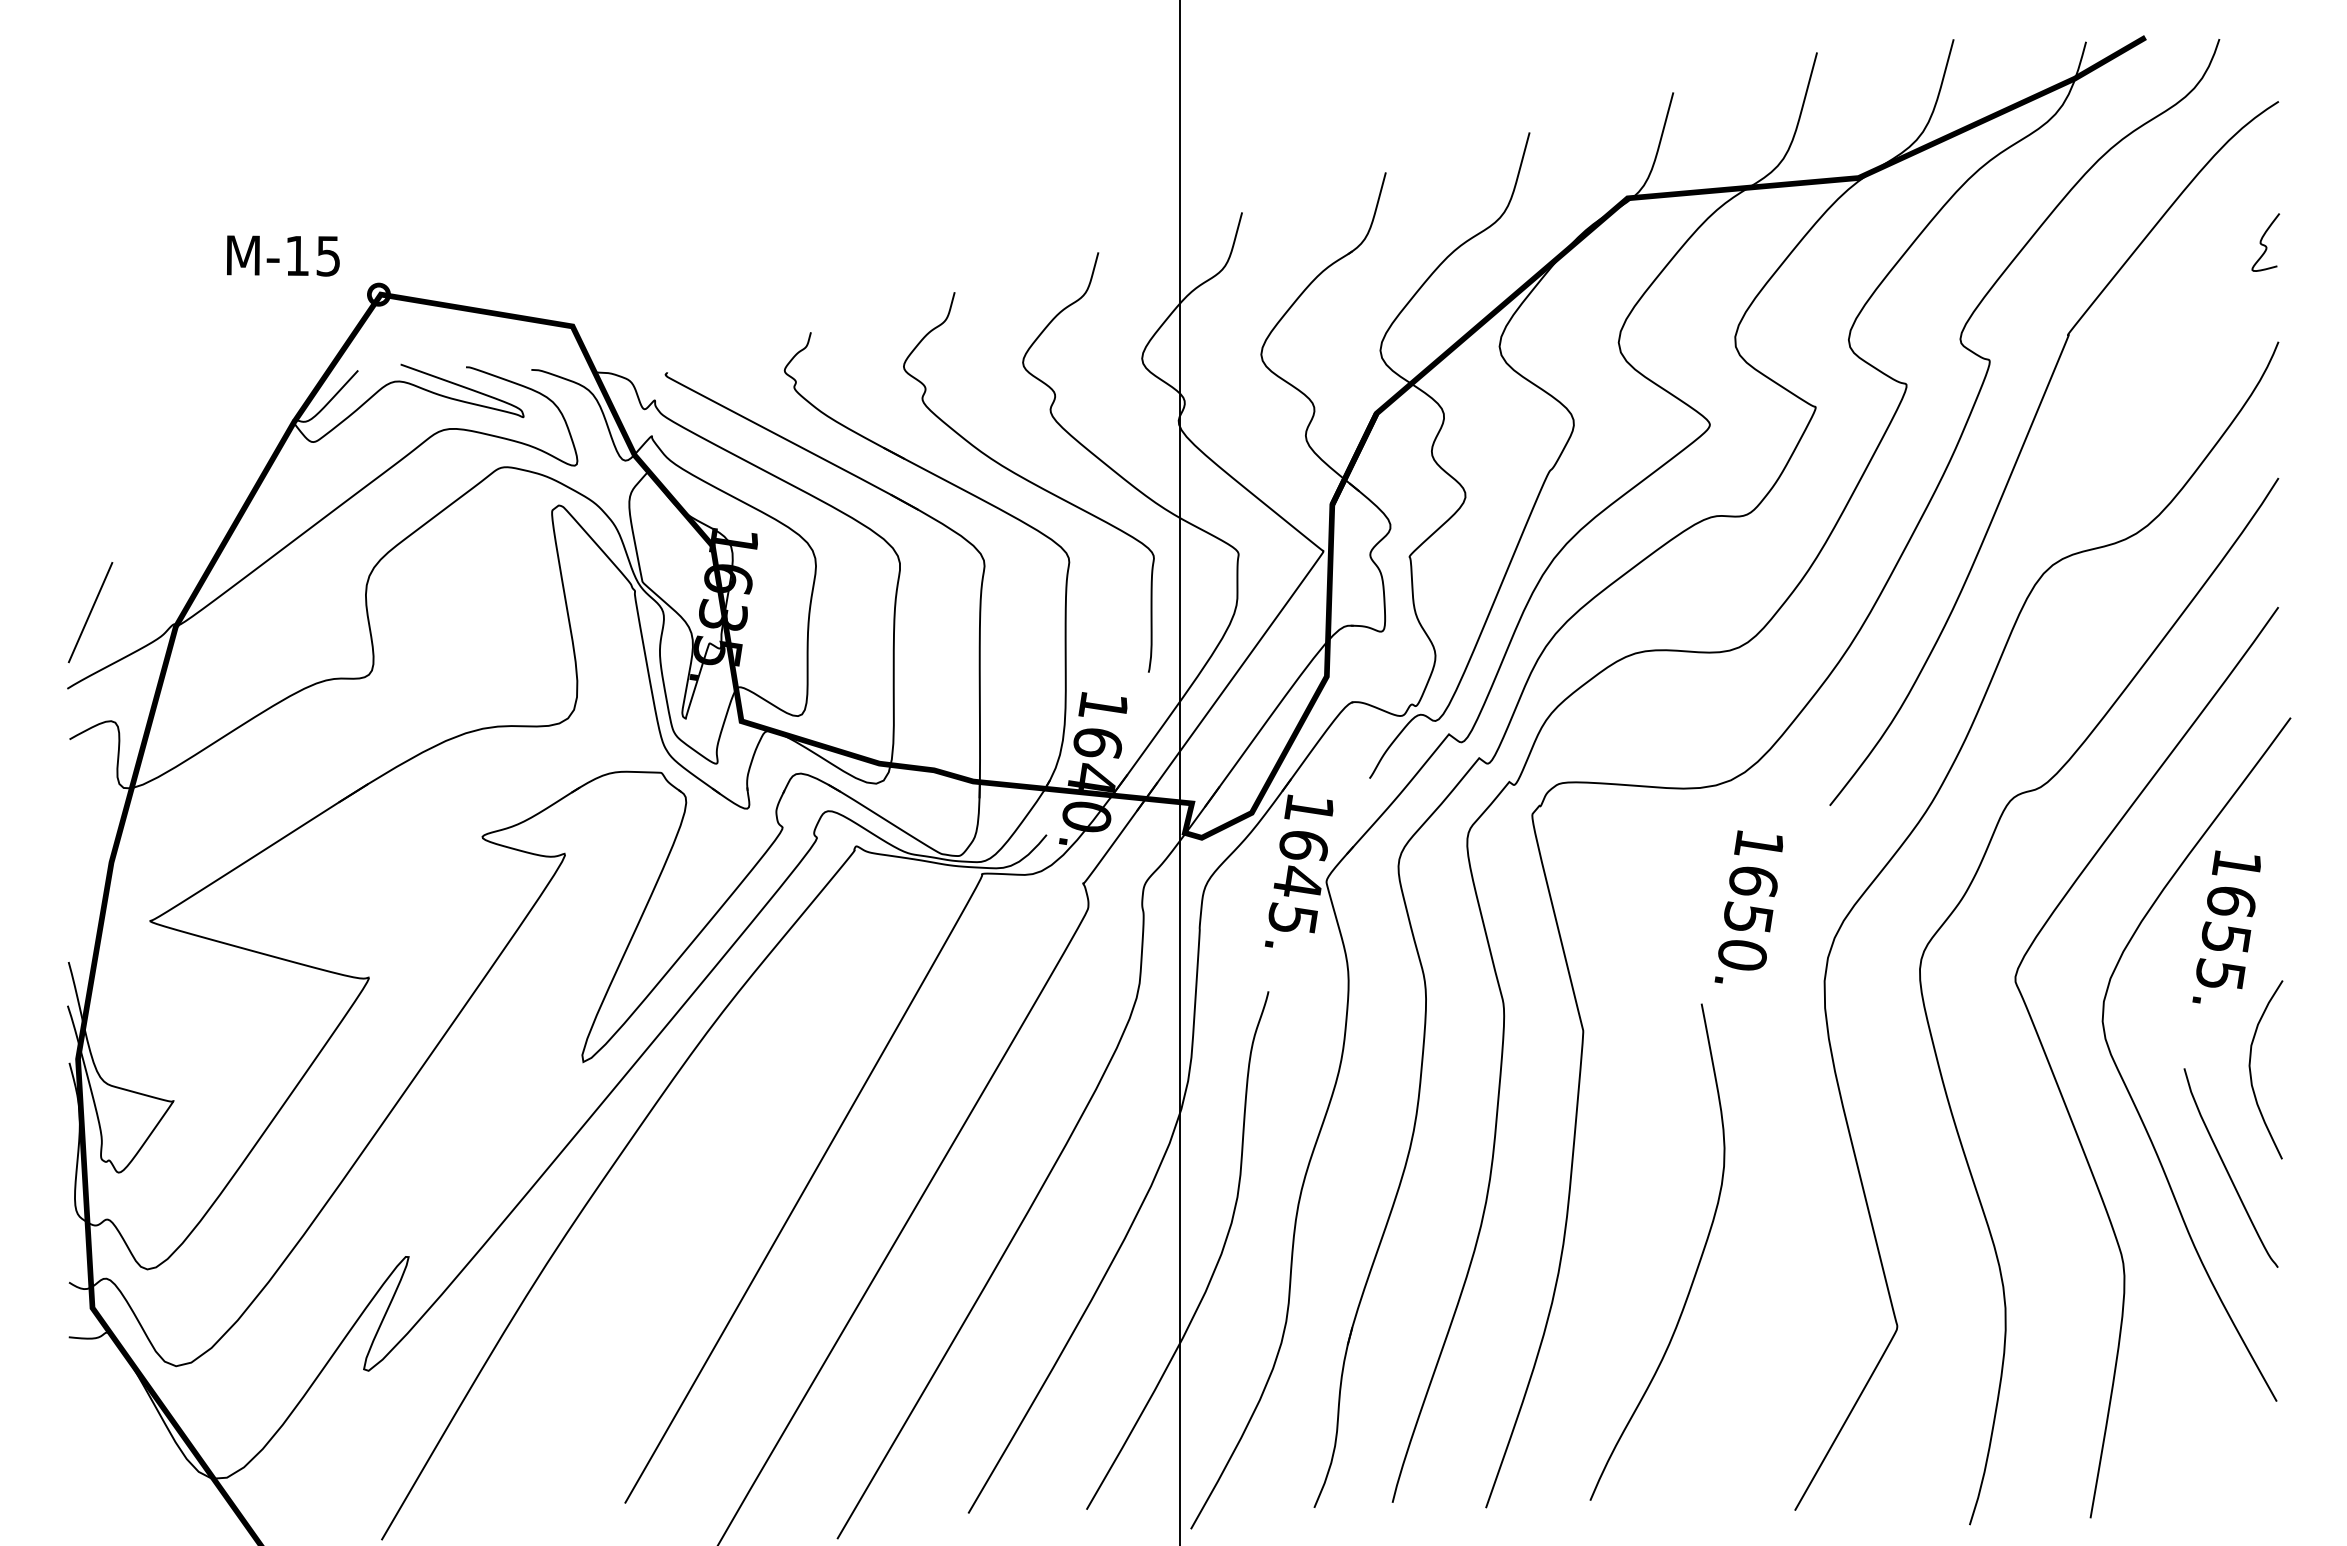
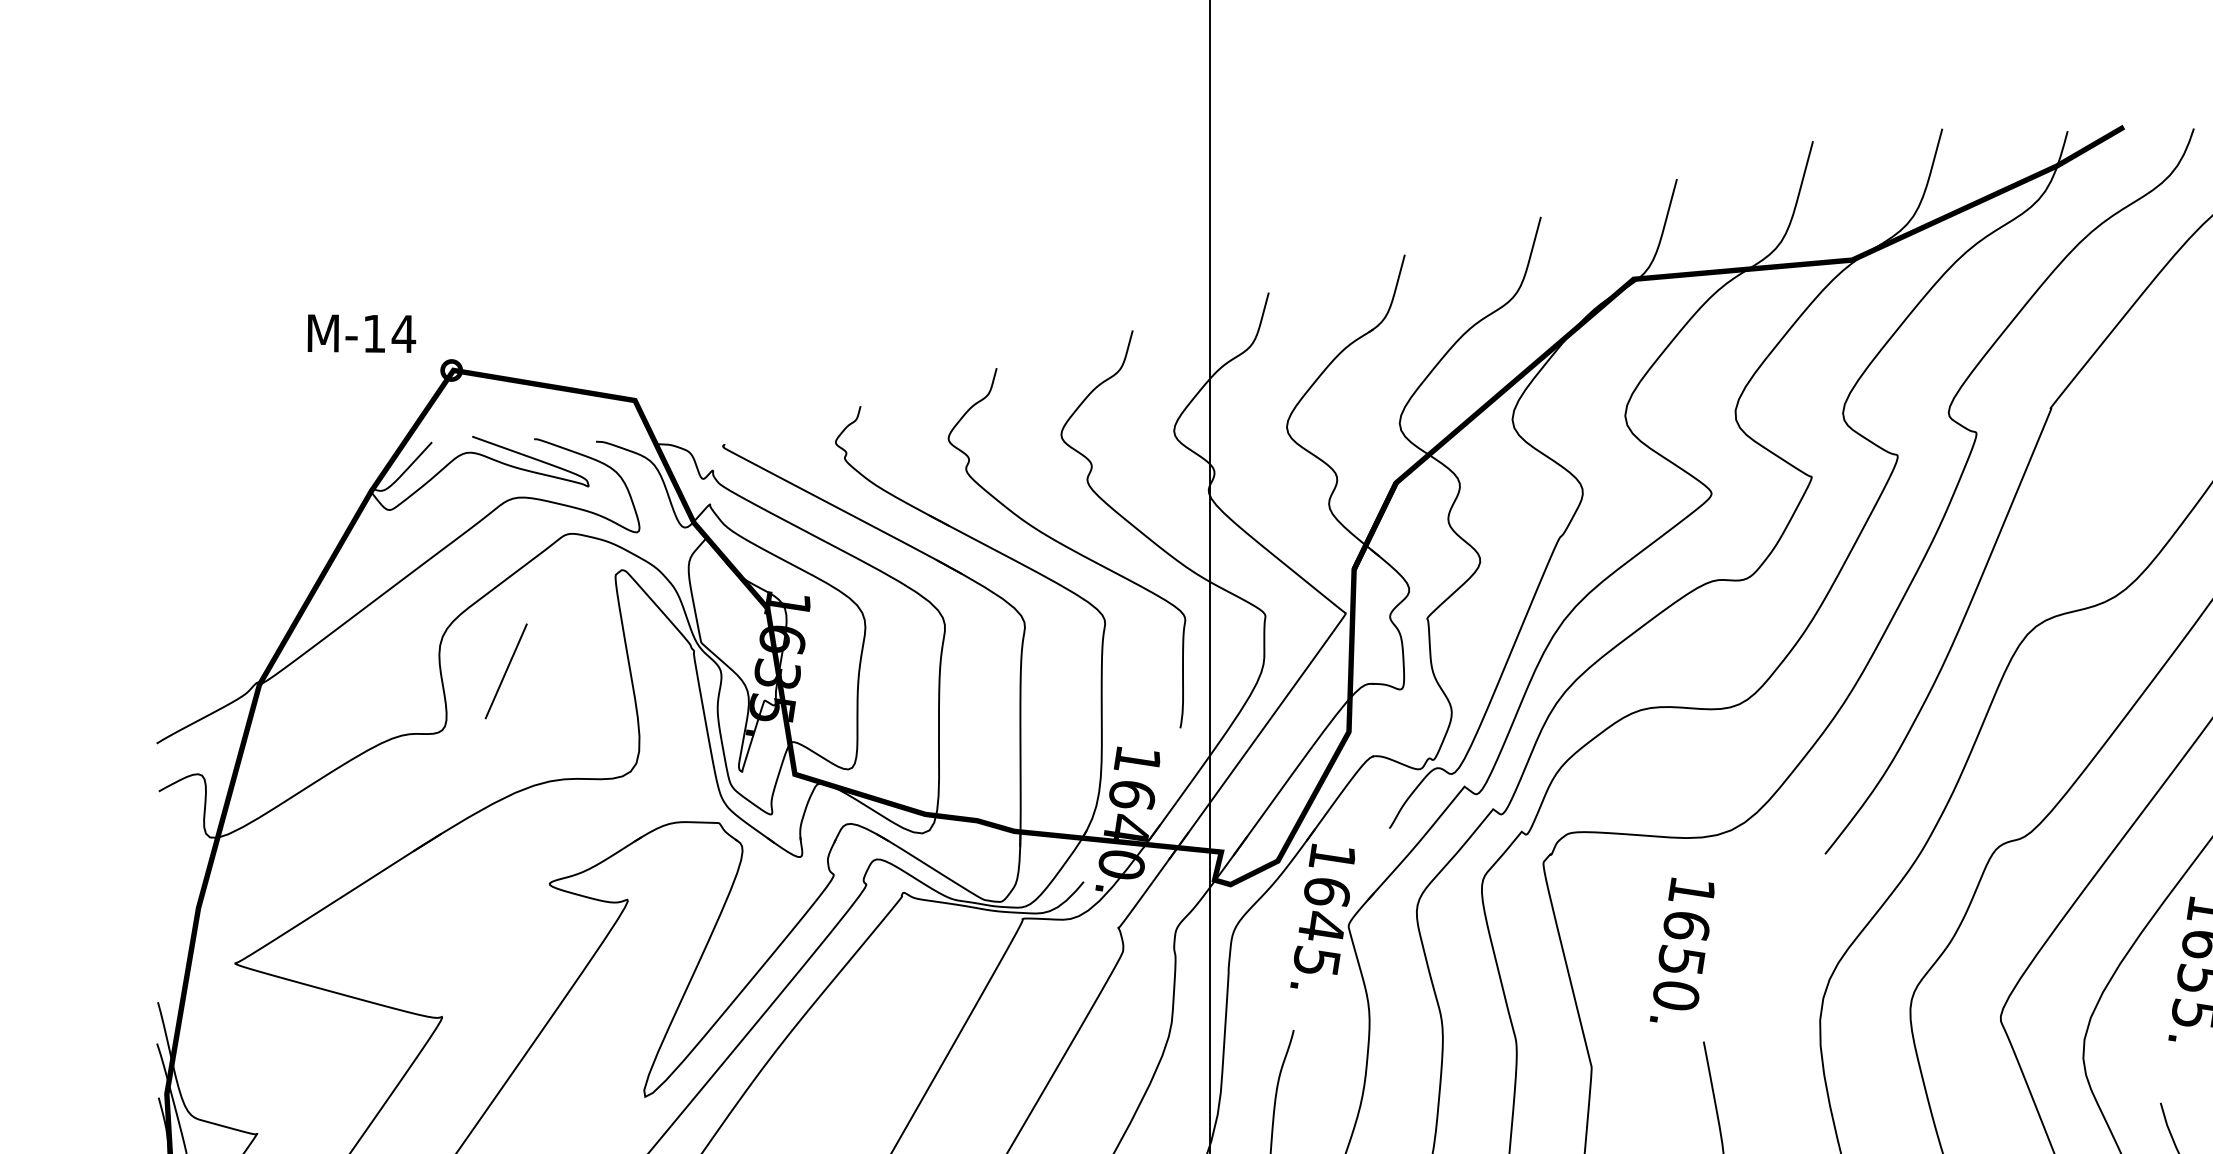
text: (328, 256) -> (403, 334), M-15 -> M-14
line: (90, 612) -> (506, 671), moved
text: (1748, 906) -> (1681, 949), moved

